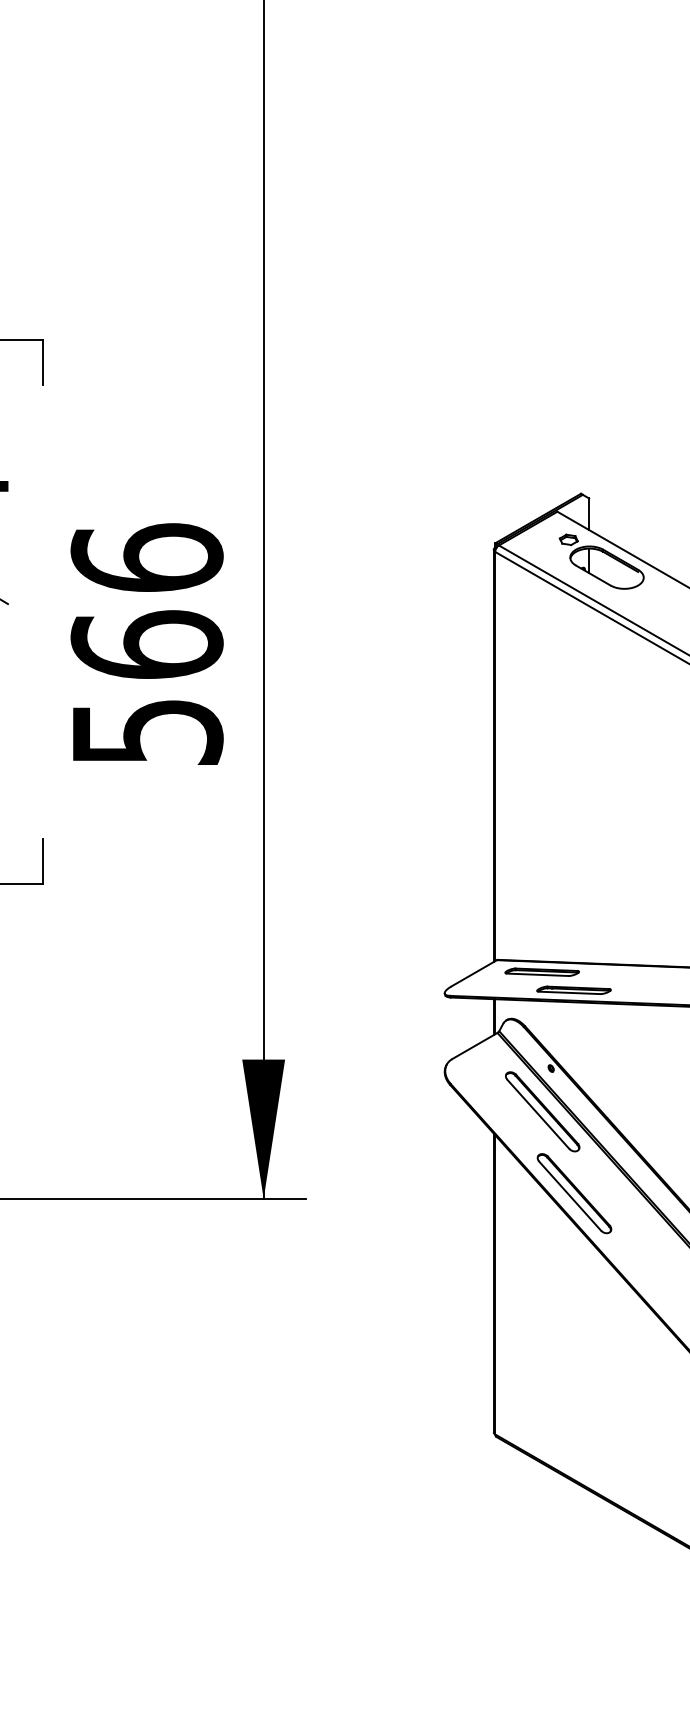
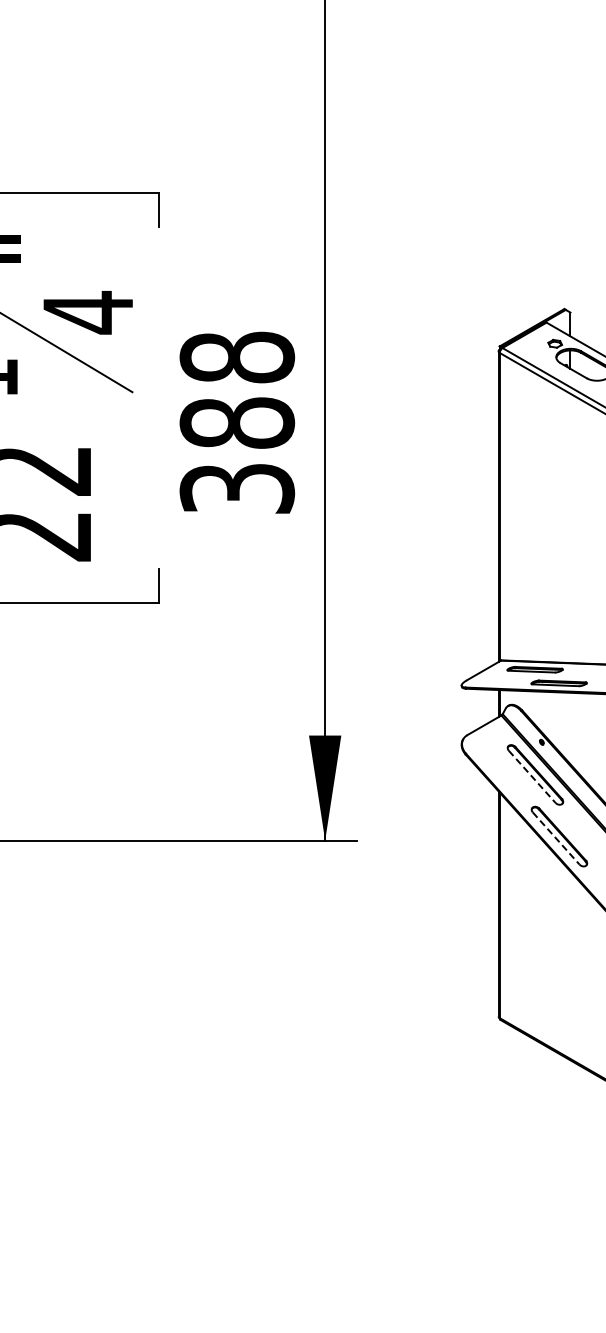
text: (147, 644) -> (237, 422), 566 -> 388
line: (538, 1115) -> (532, 777), solid -> dashed
line: (570, 1196) -> (556, 838), solid -> dashed

